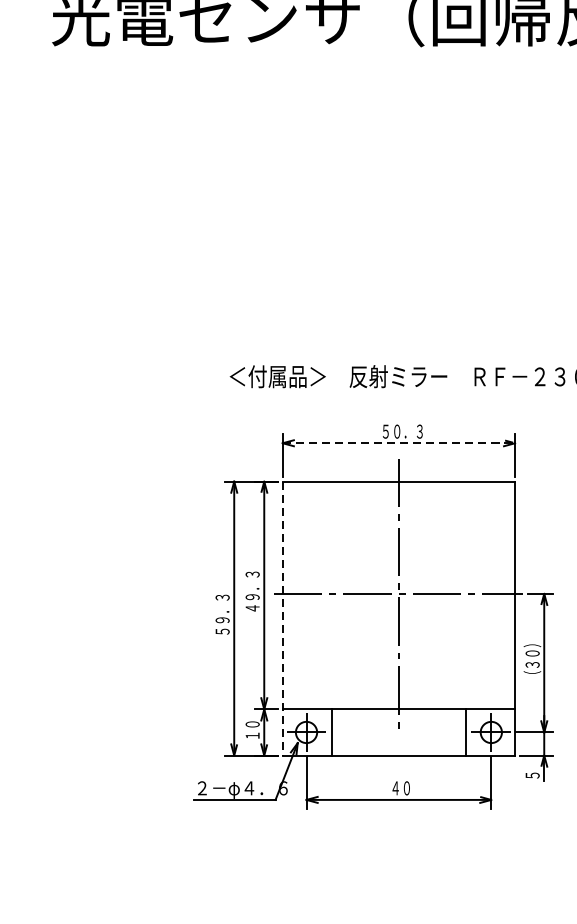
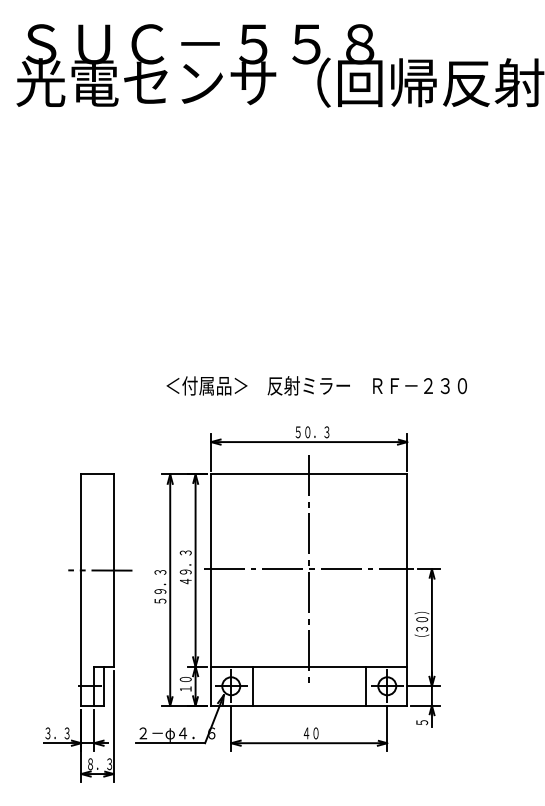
line: (405, 443) -> (314, 442), dashed -> solid
line: (283, 619) -> (211, 590), dashed -> solid
part: (136, 662) -> (87, 627), added

